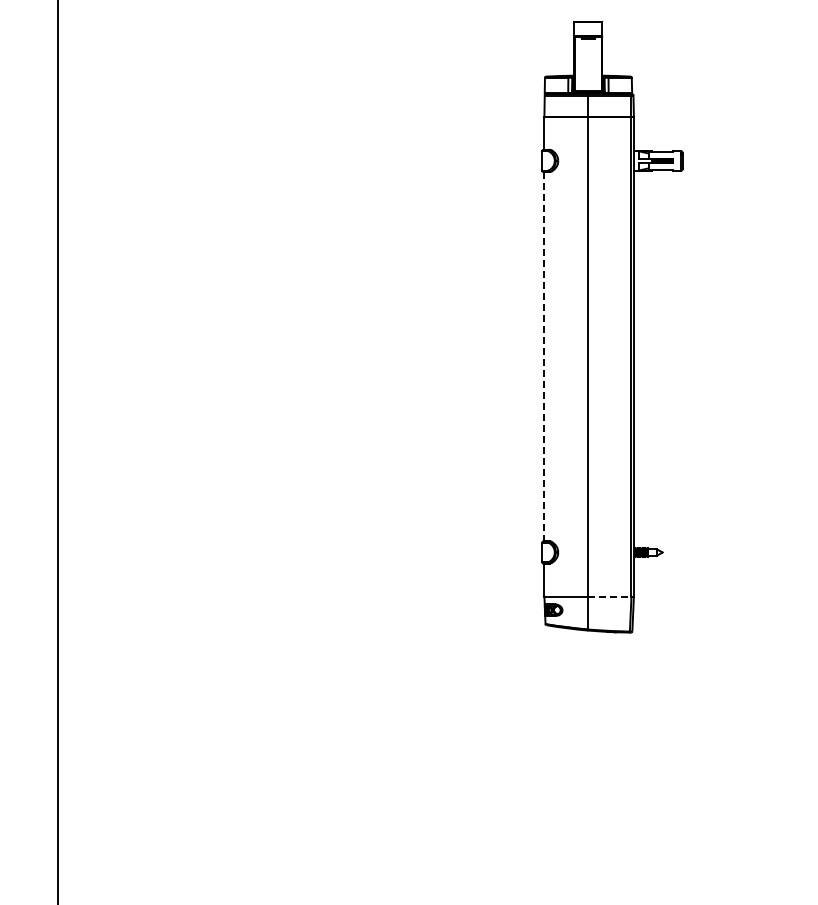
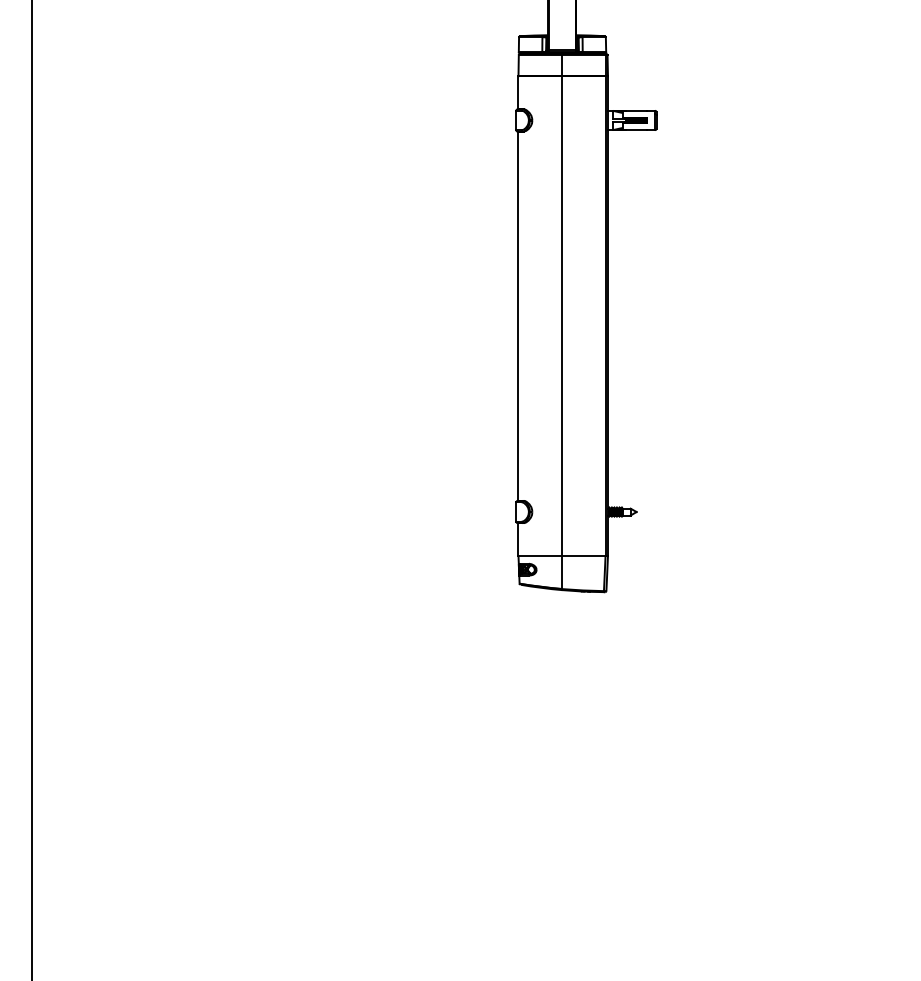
line: (544, 356) -> (518, 316), dashed -> solid
line: (609, 596) -> (583, 556), dashed -> solid

